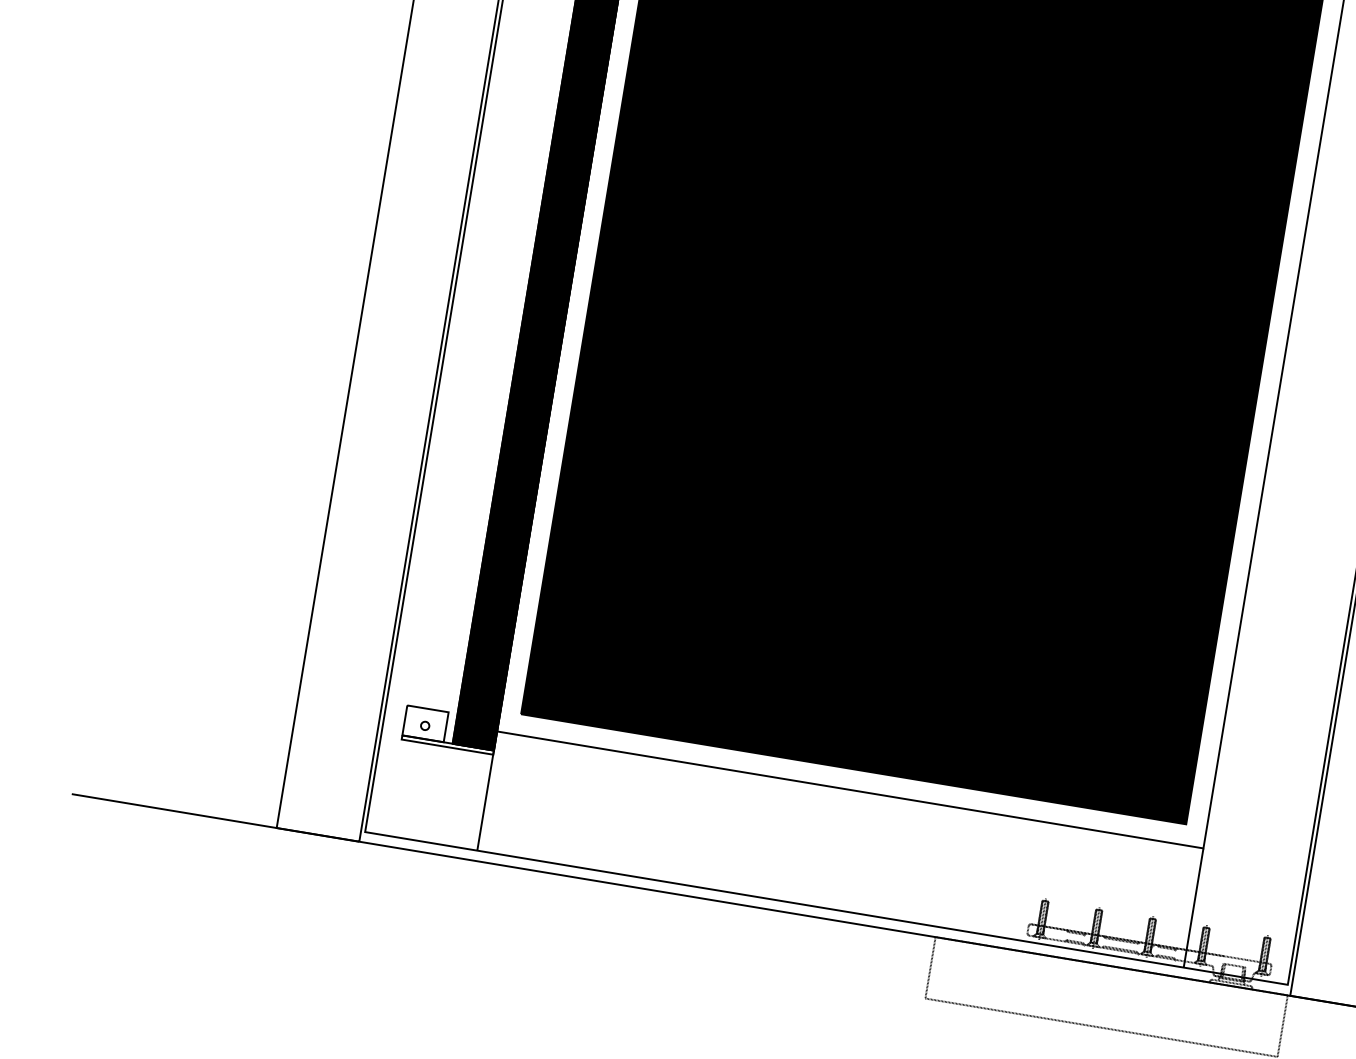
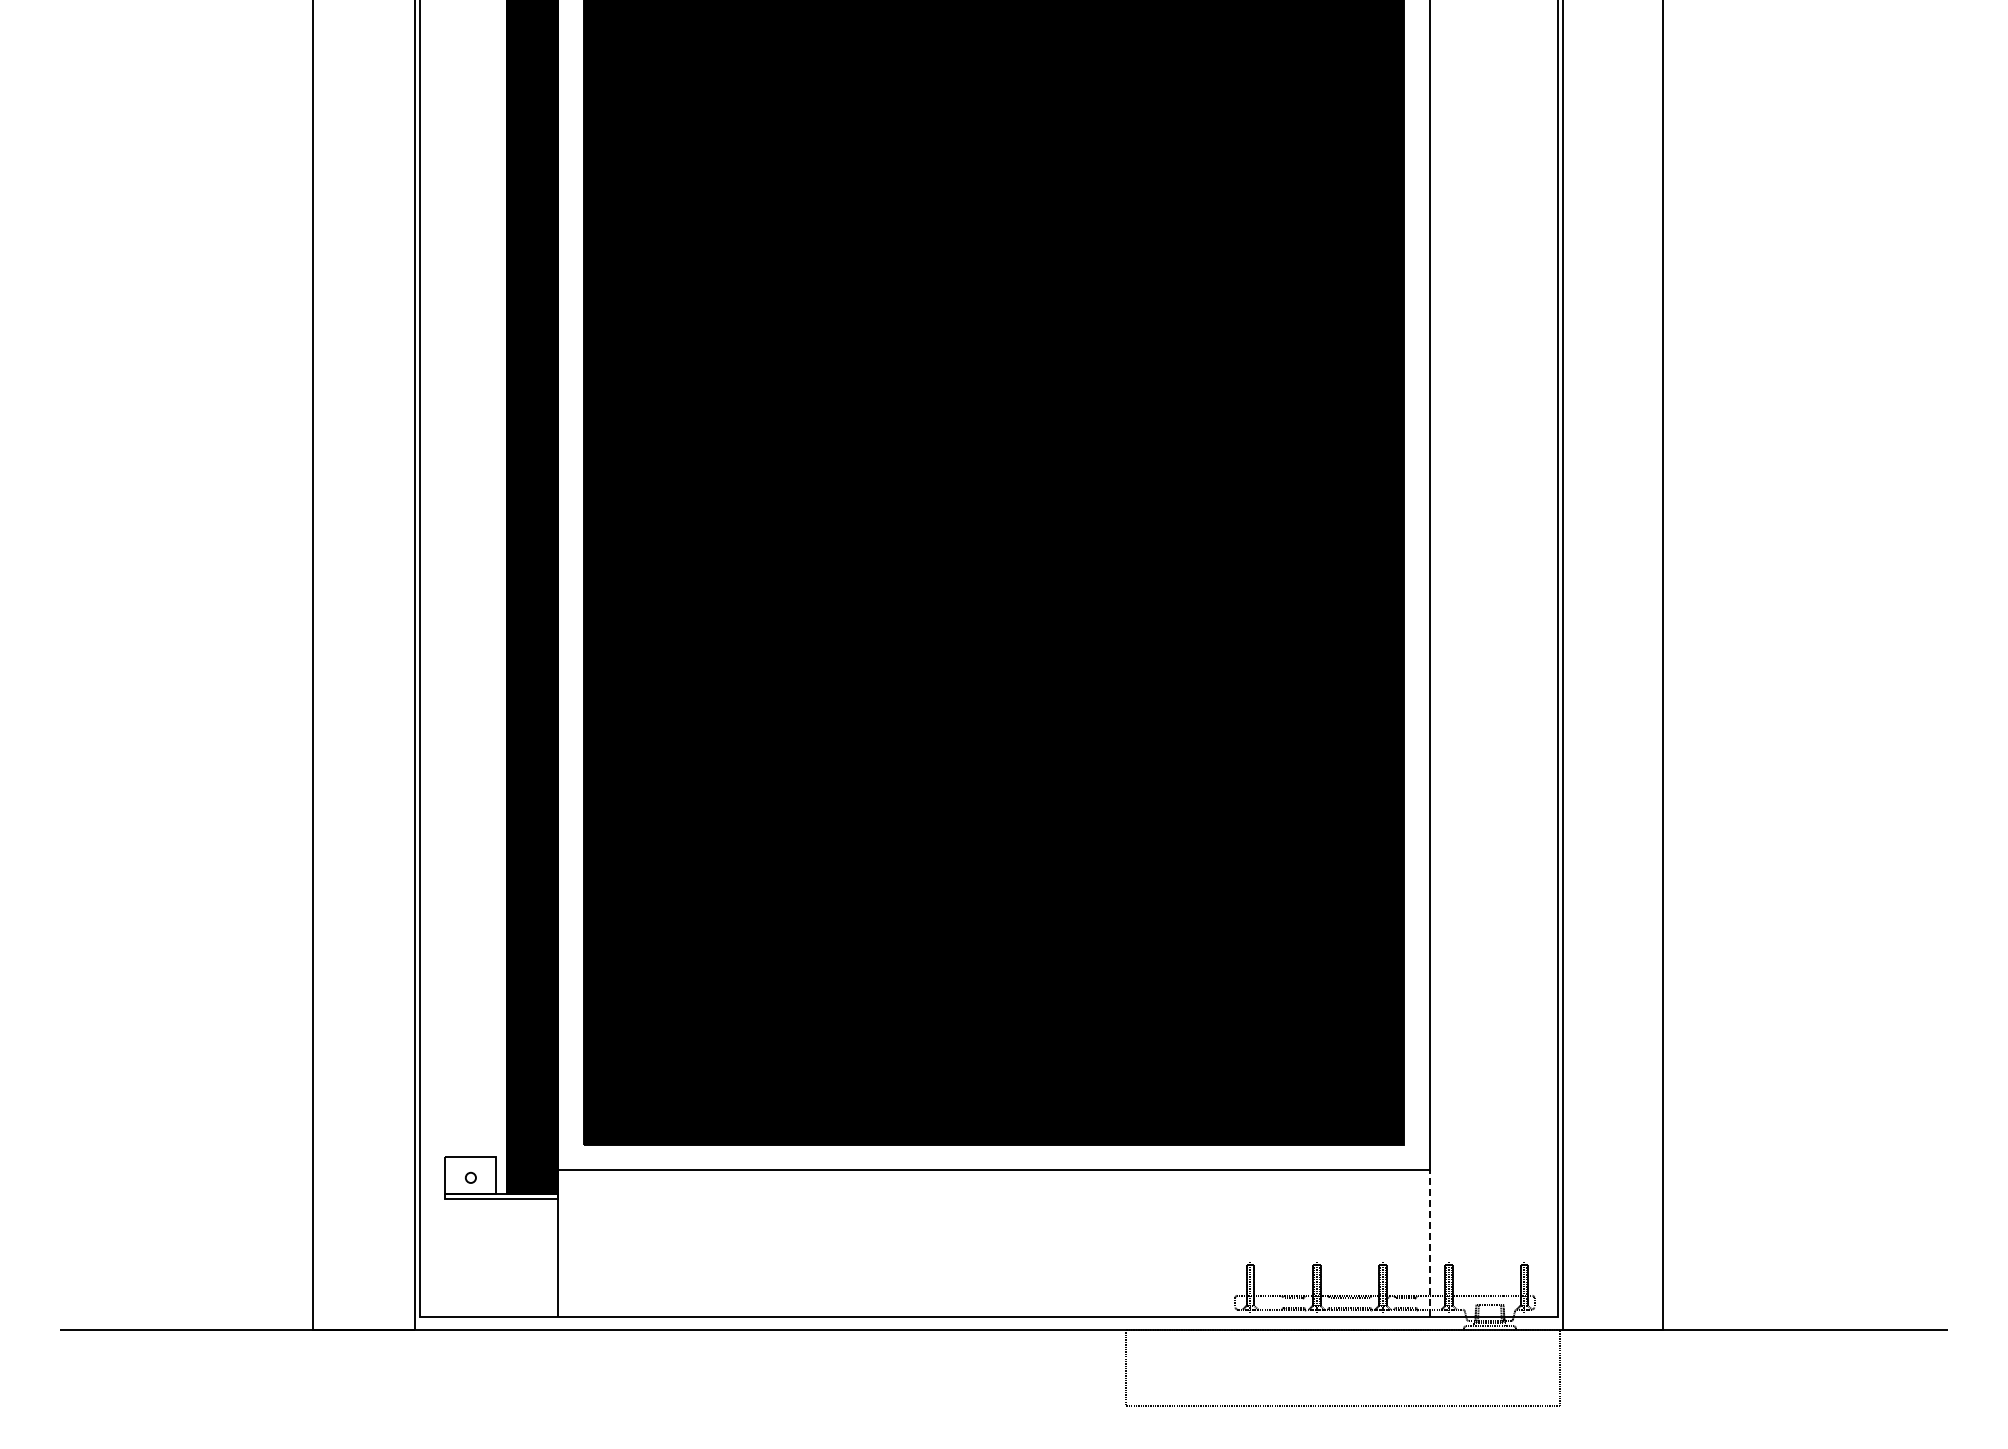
line: (1193, 907) -> (1429, 1243), solid -> dashed

